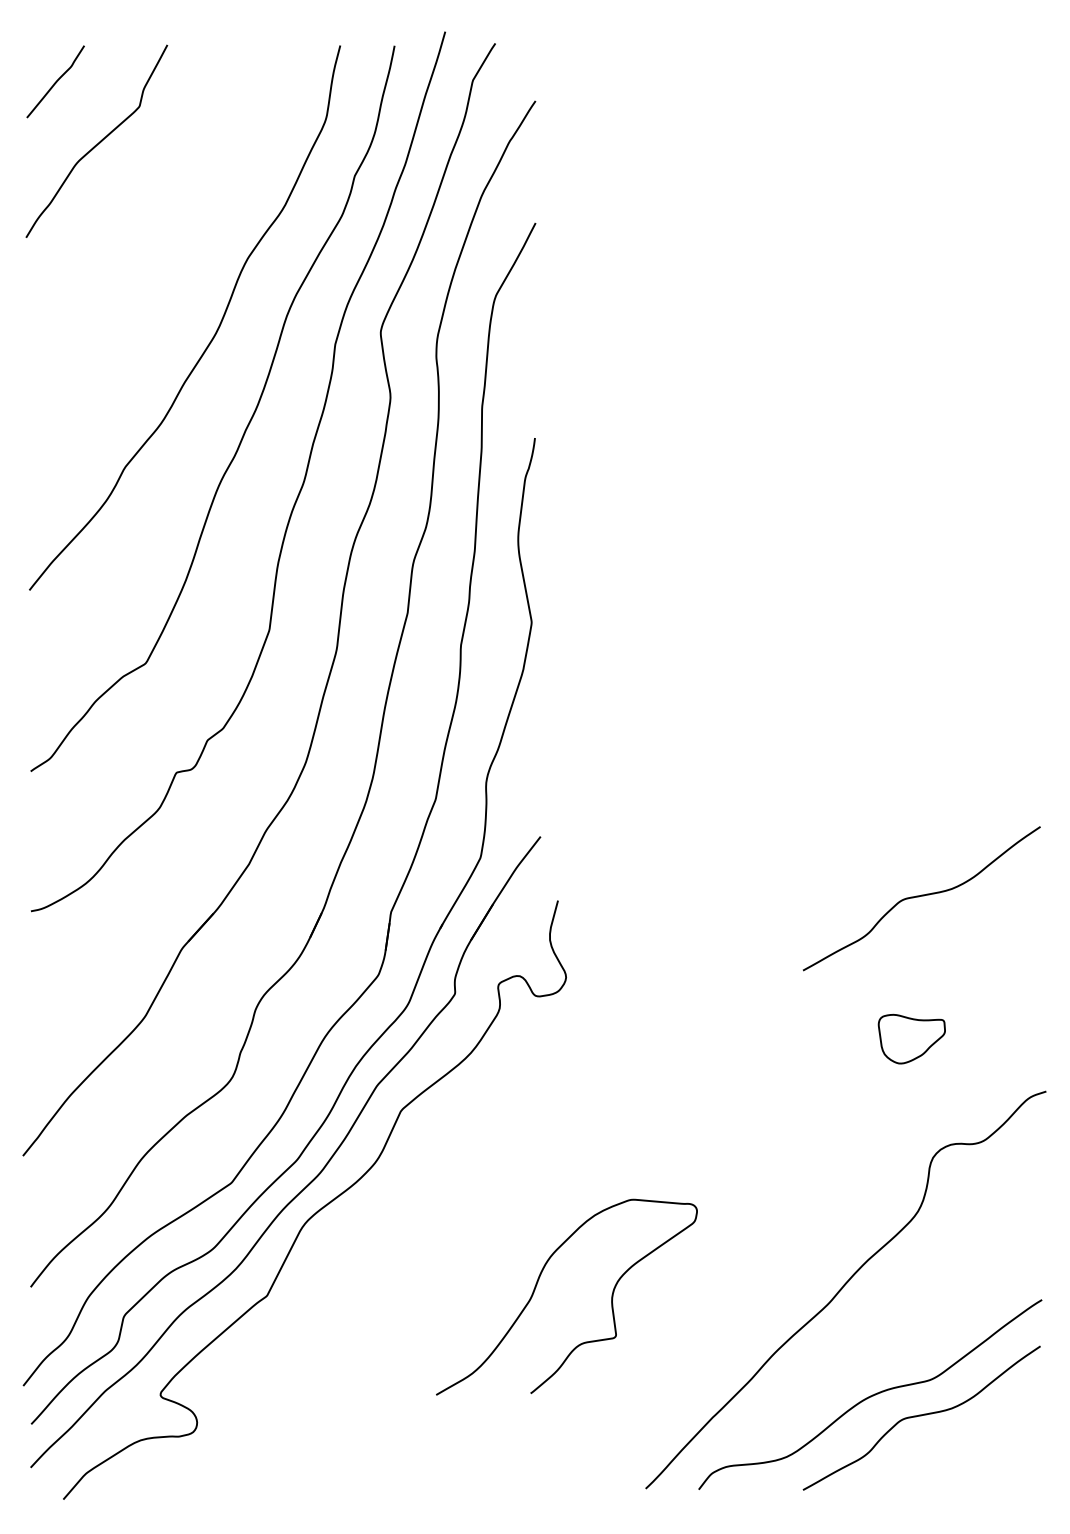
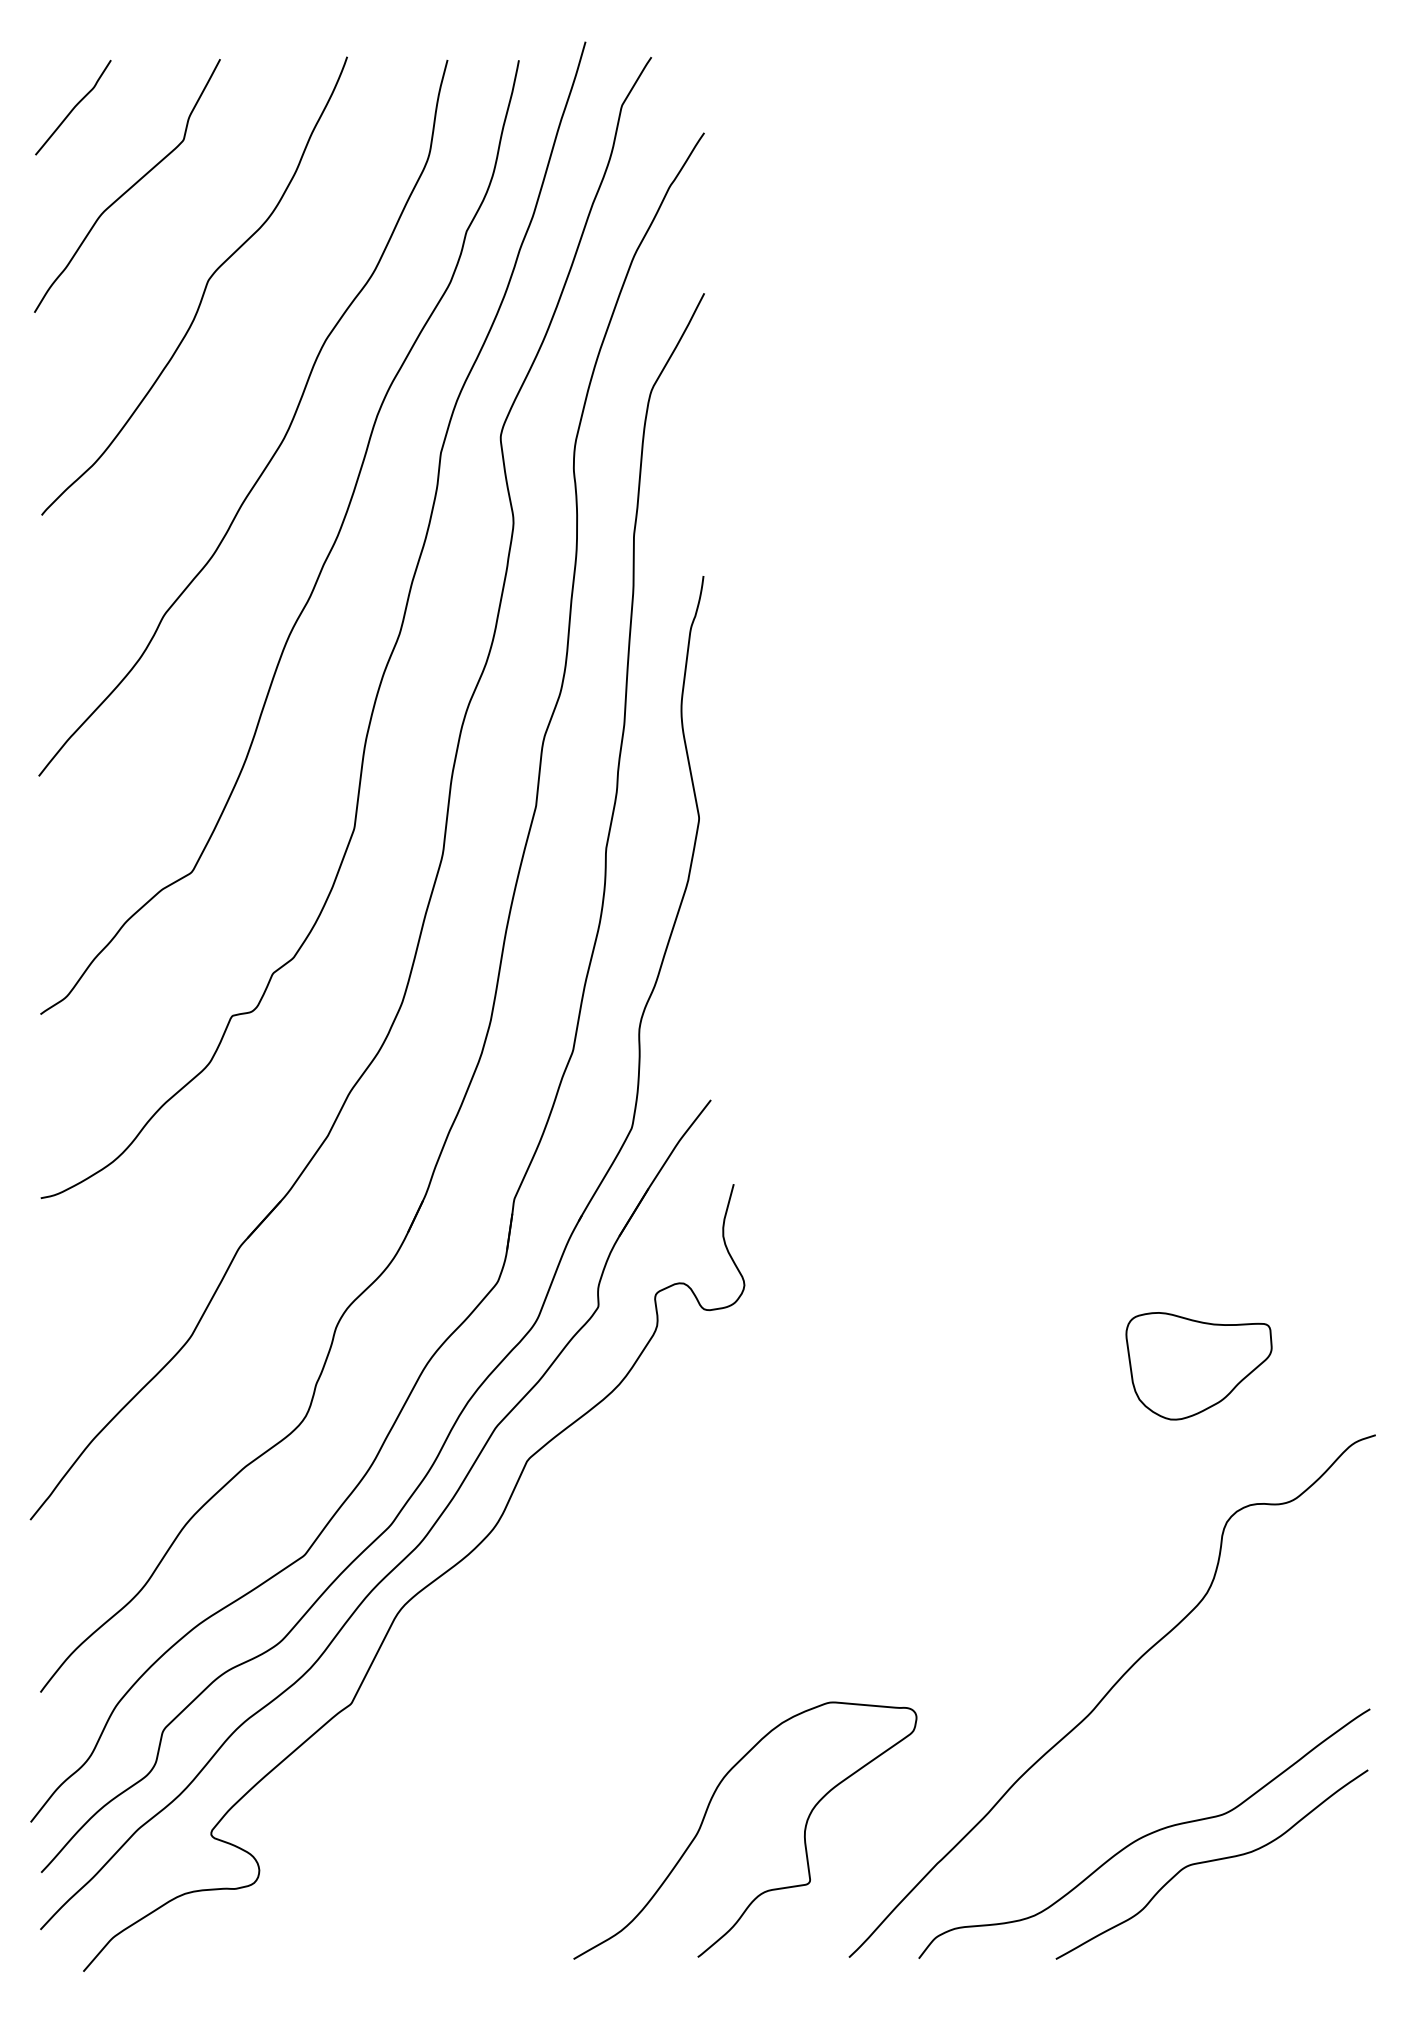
curve: (155, 218) -> (204, 287), added
curve: (919, 897) -> (1209, 1179), removed
part: (911, 1039) -> (1198, 1366), size x1.67
curve: (537, 1284) -> (706, 1814), moved

